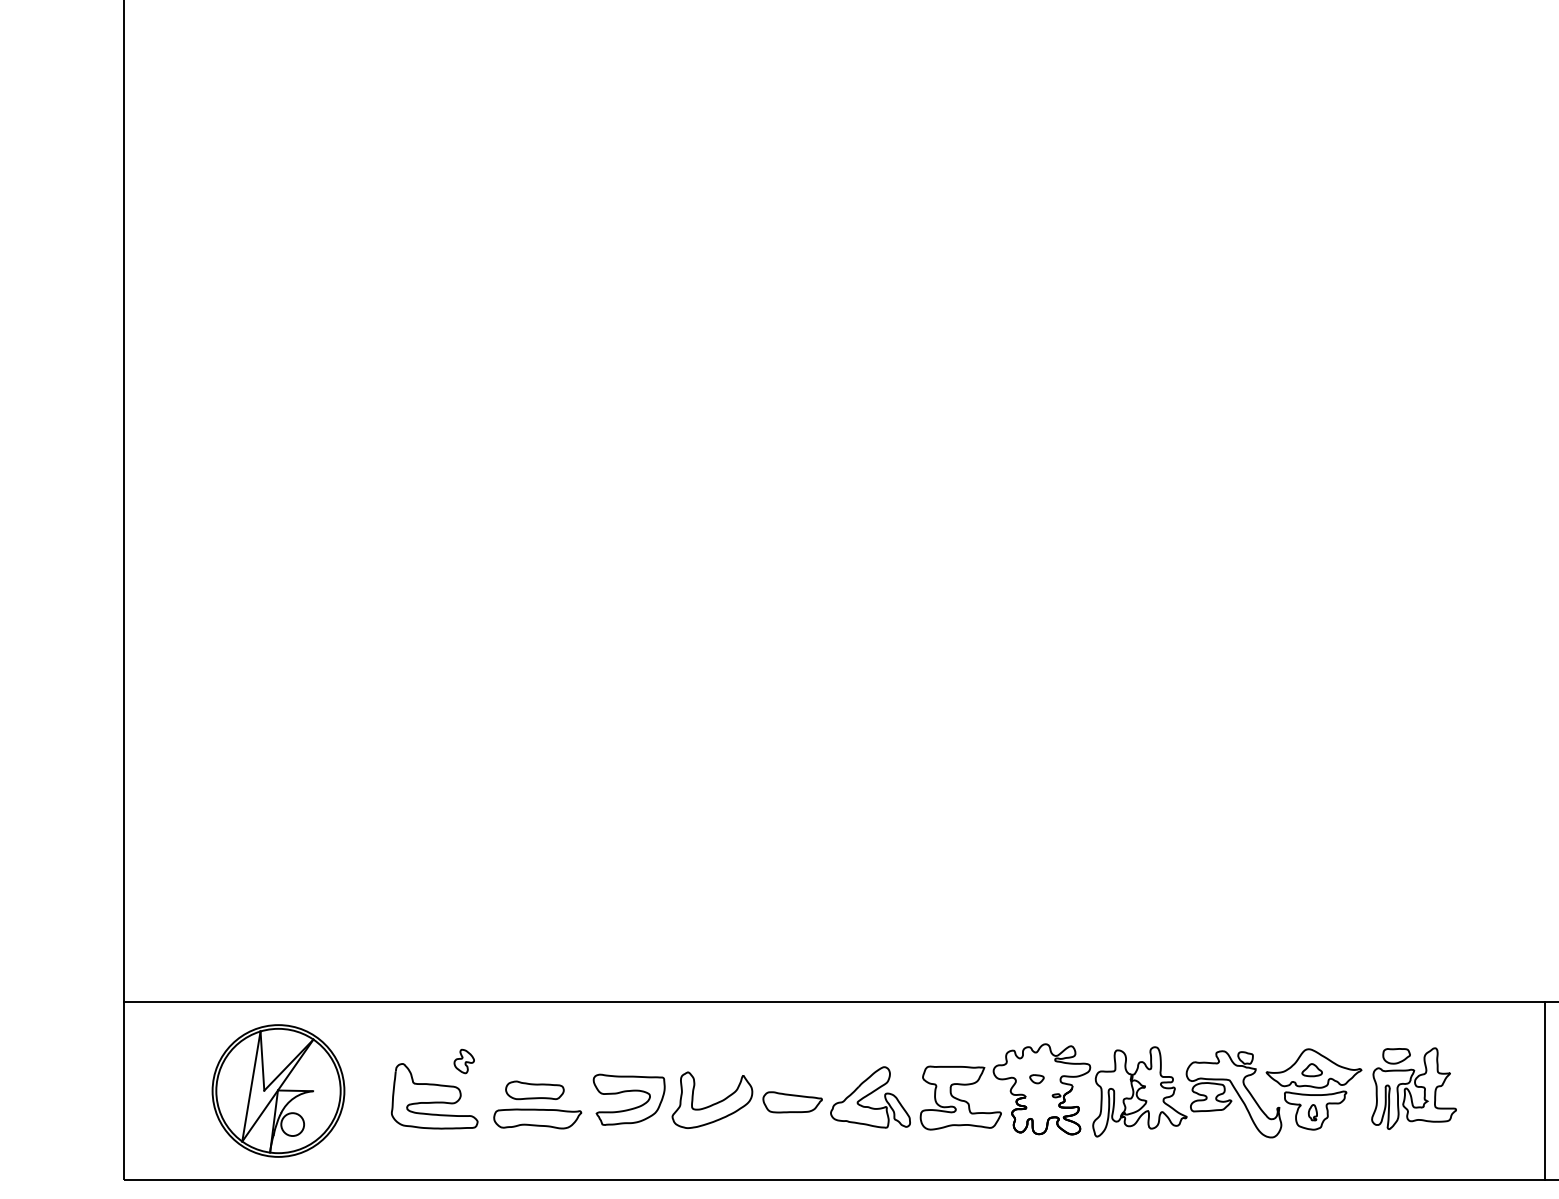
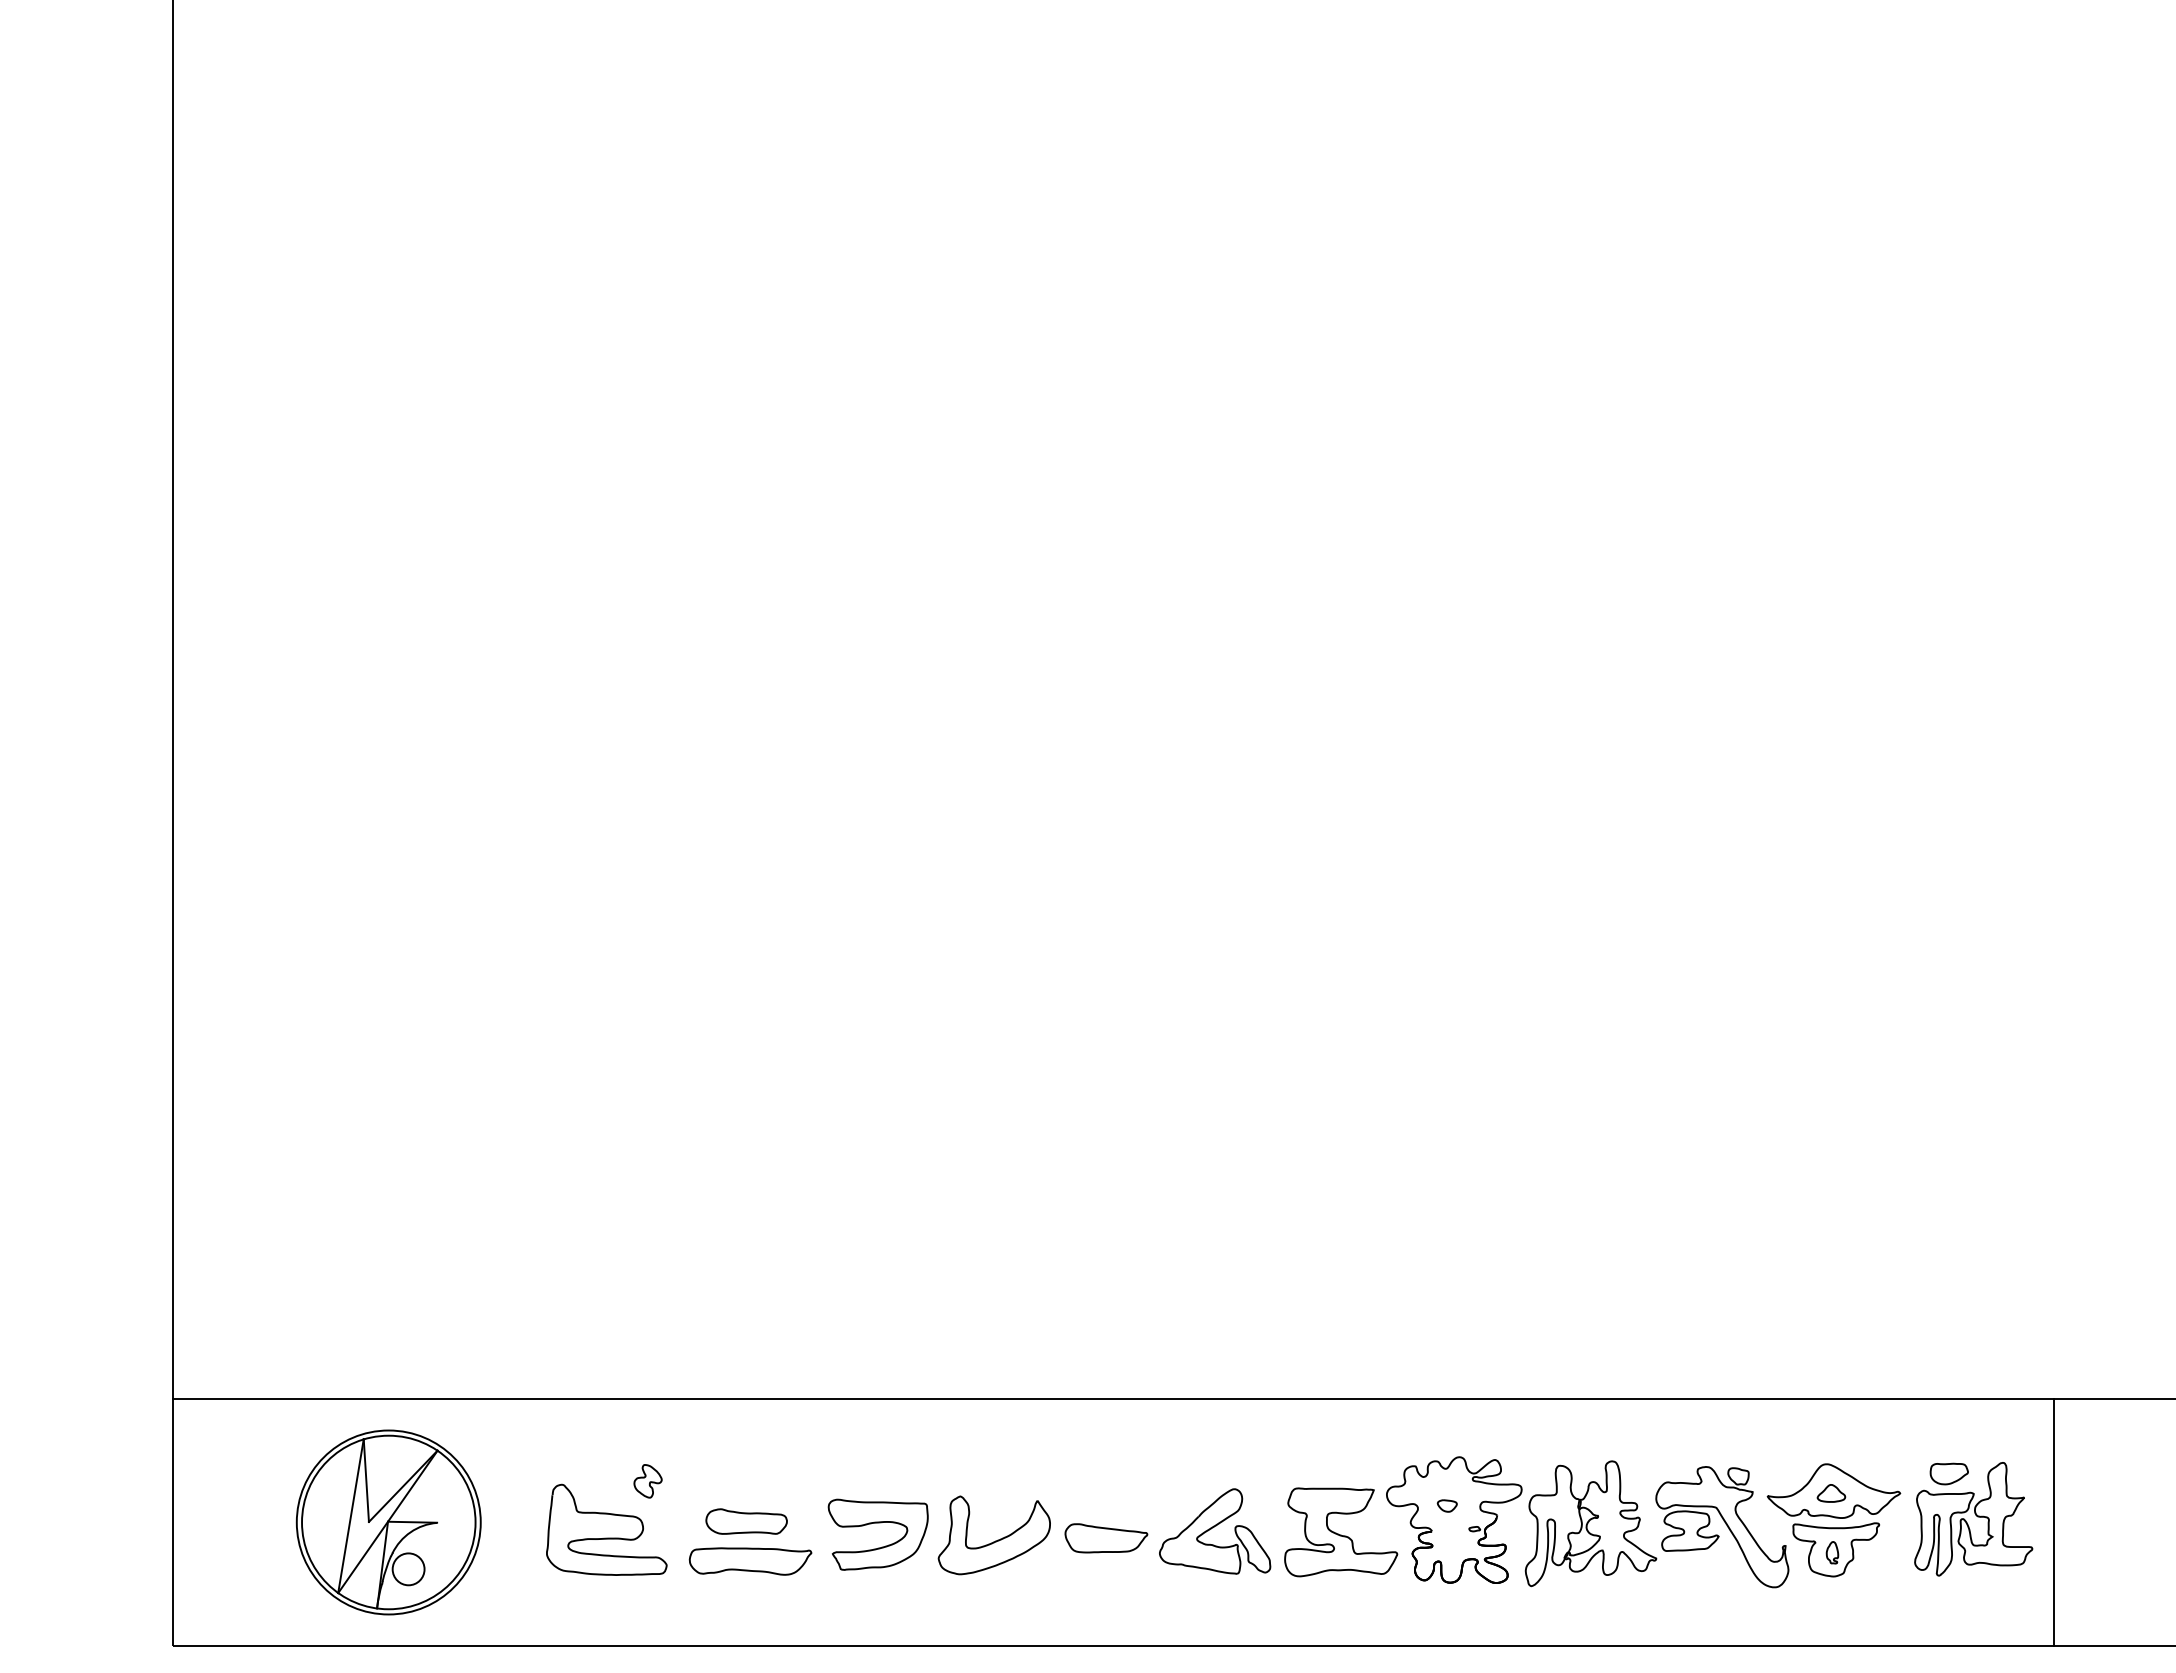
line: (1545, 1091) -> (2054, 1522), moved

